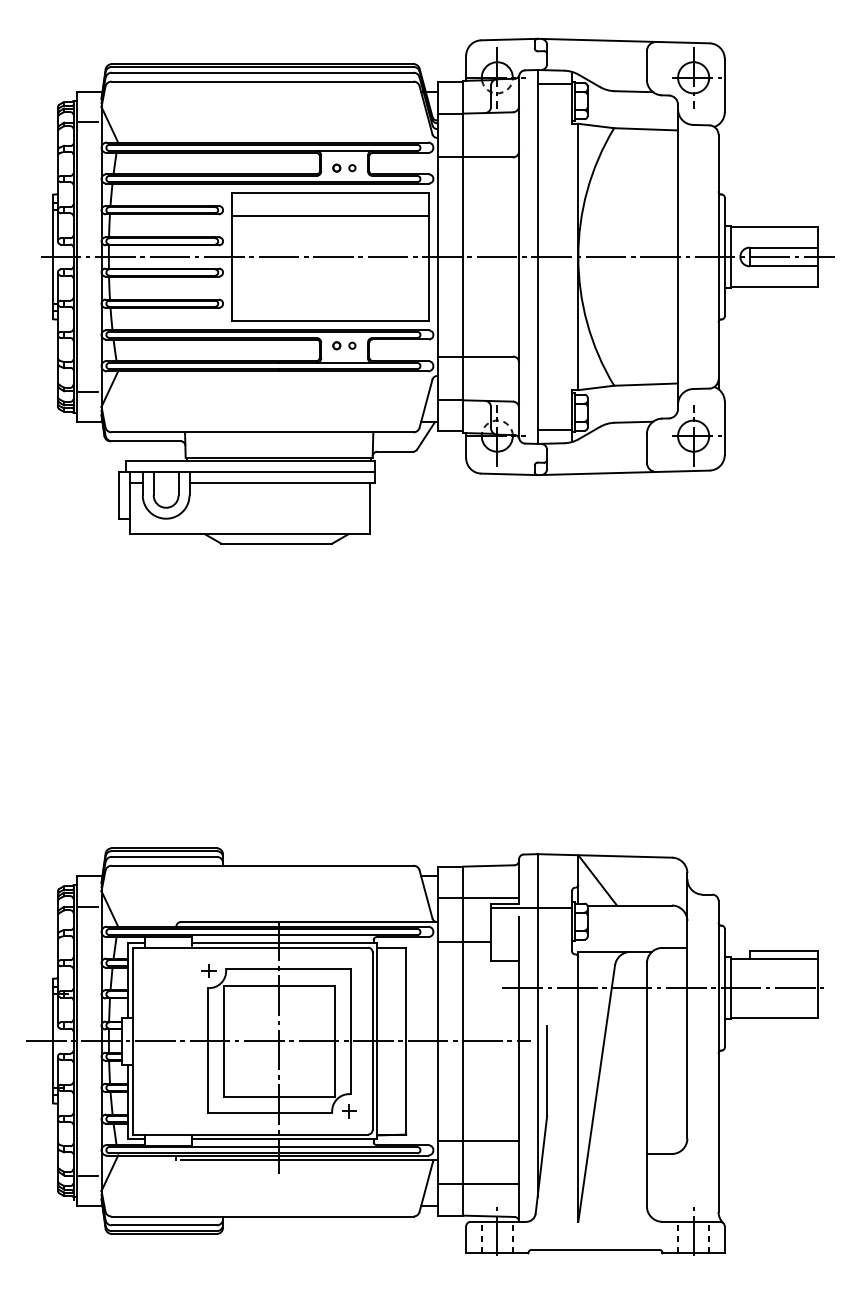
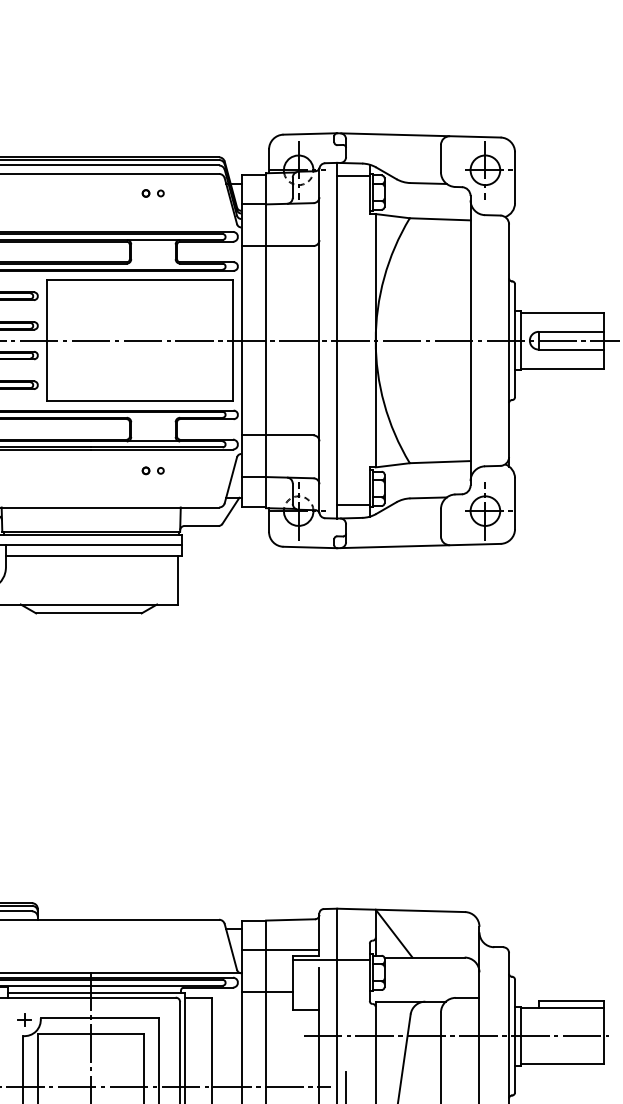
part: (344, 167) -> (153, 192), moved
line: (330, 216) -> (140, 302), removed
part: (344, 345) -> (153, 470), moved

